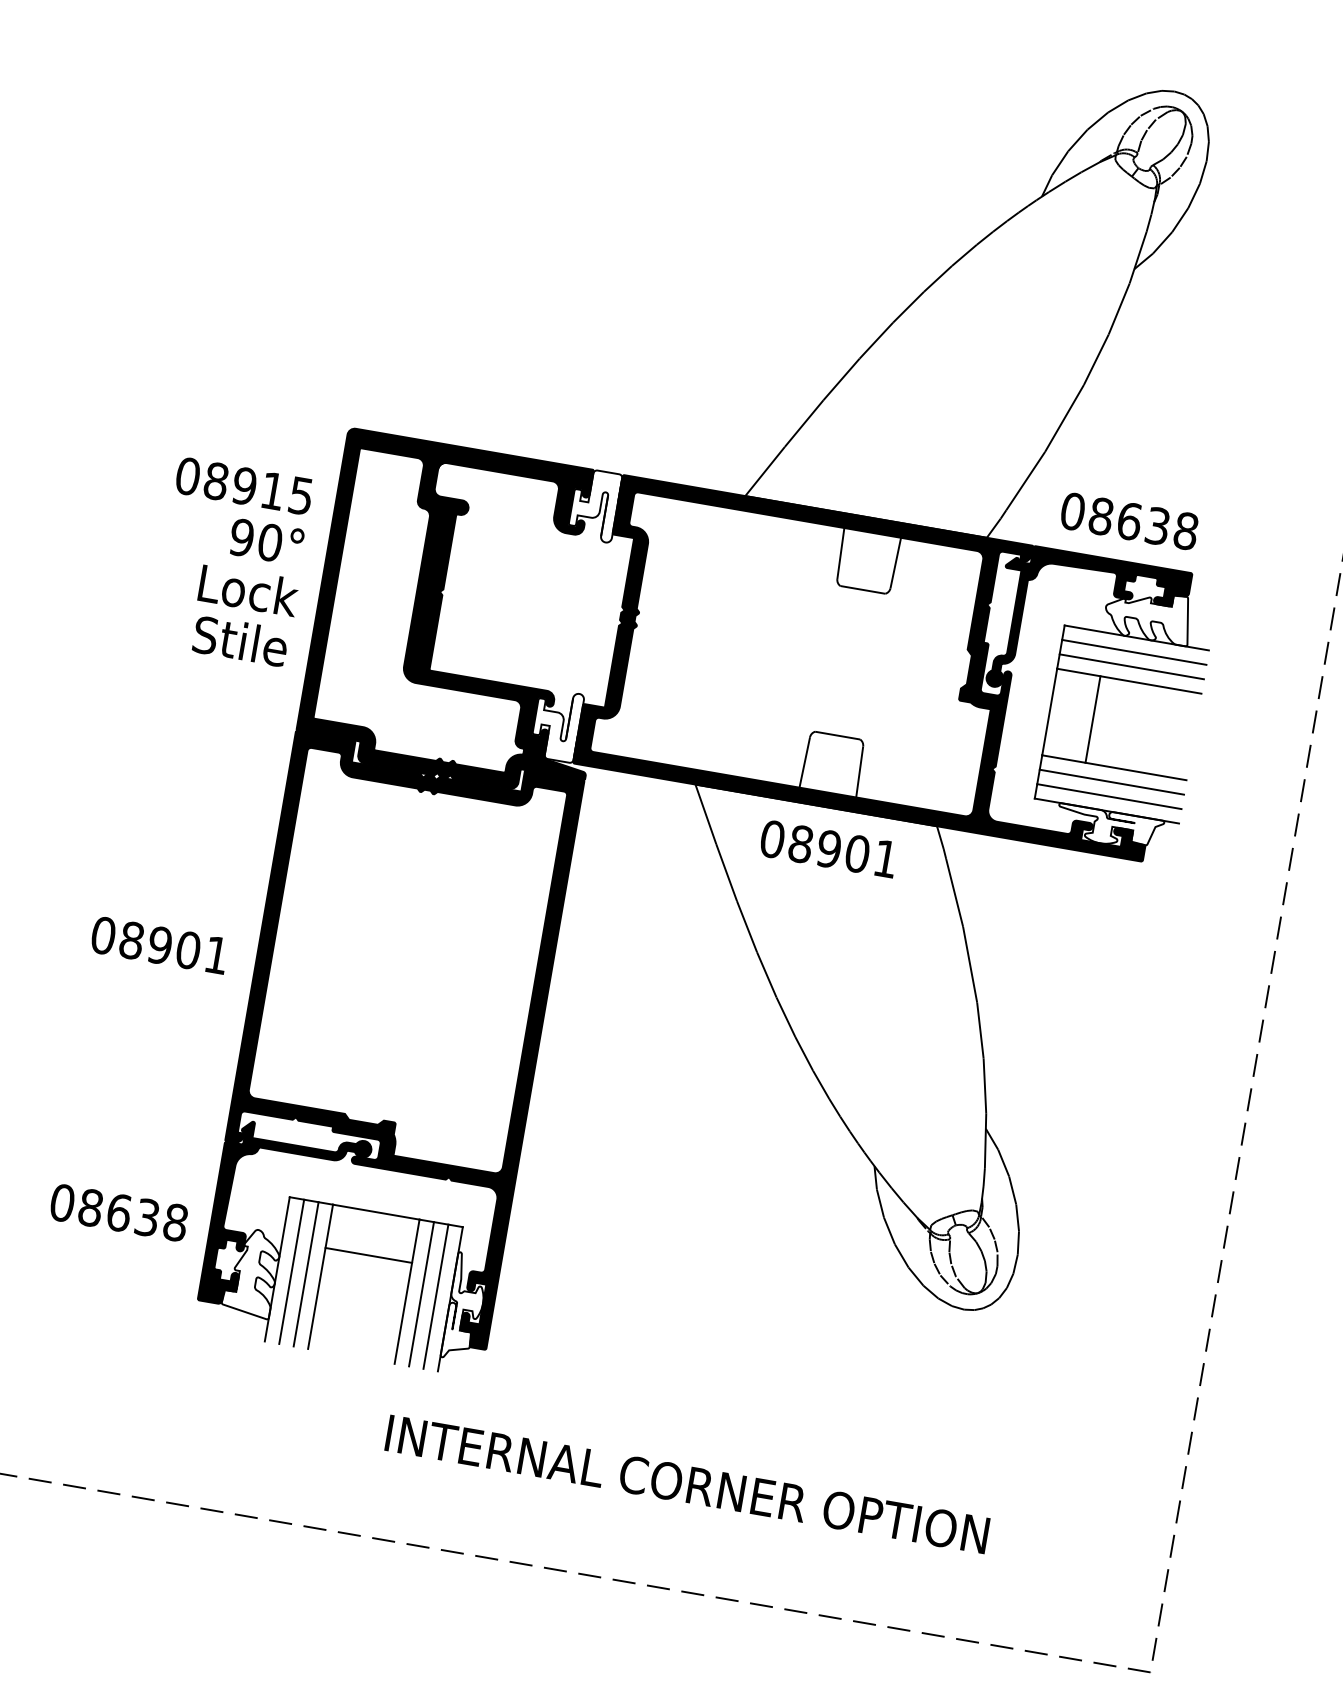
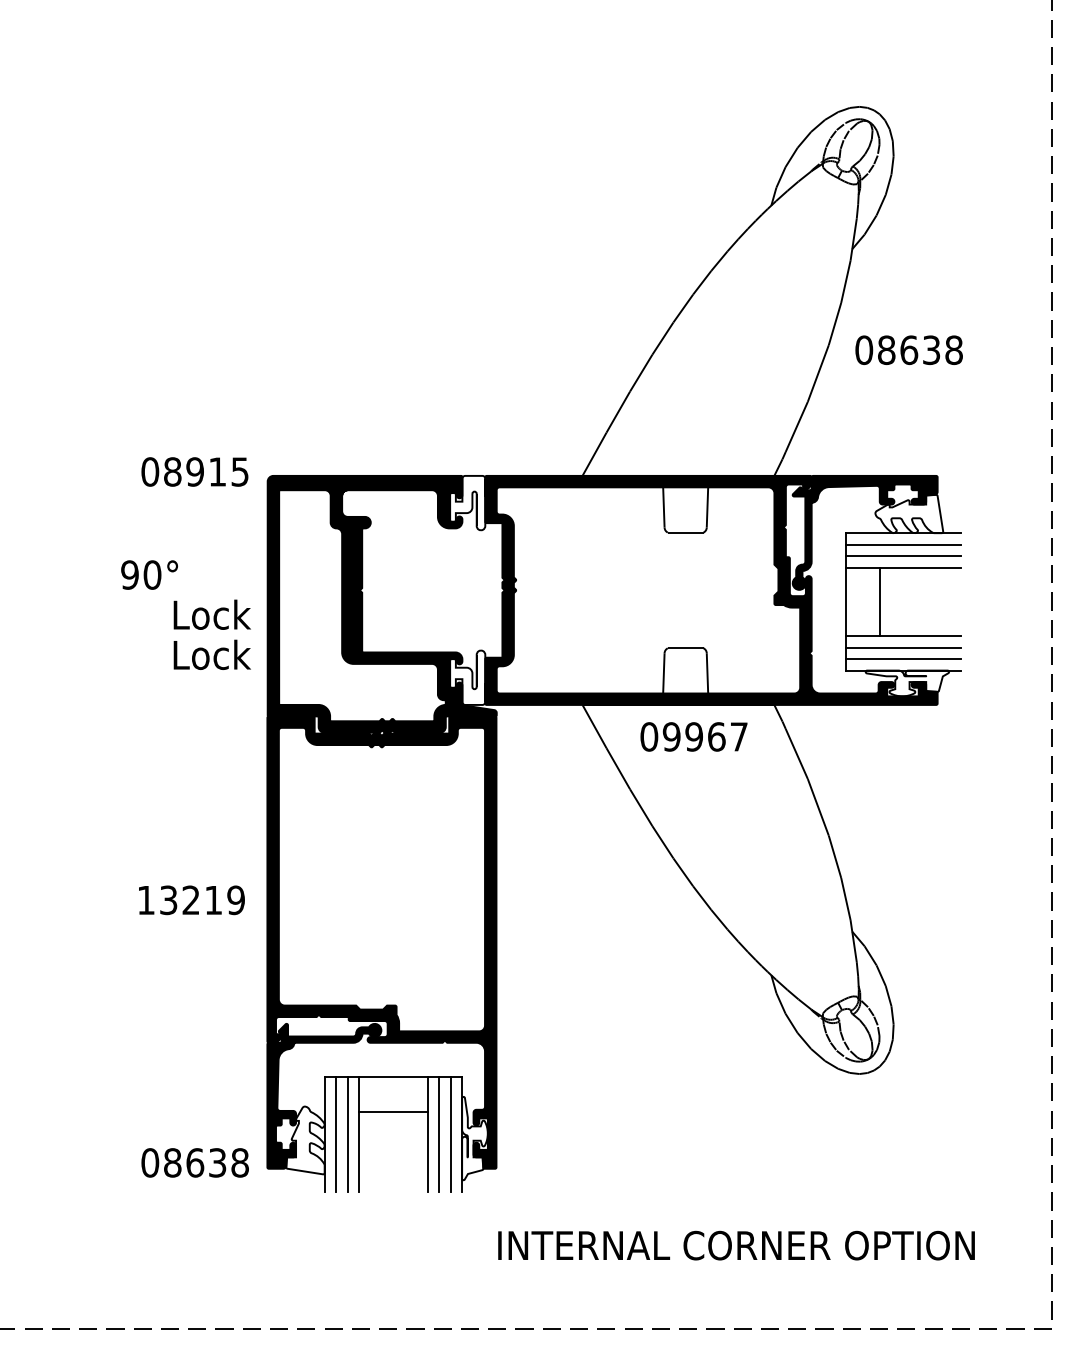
text: (243, 485) -> (194, 471), moved
text: (1128, 520) -> (908, 349), moved
text: (266, 541) -> (149, 574), moved
text: (239, 640) -> (211, 654), Stile -> Lock
text: (842, 850) -> (704, 736), 08901 -> 09967
text: (159, 945) -> (190, 900), 08901 -> 13219
text: (118, 1212) -> (194, 1162), moved
text: (687, 1484) -> (736, 1245), moved

